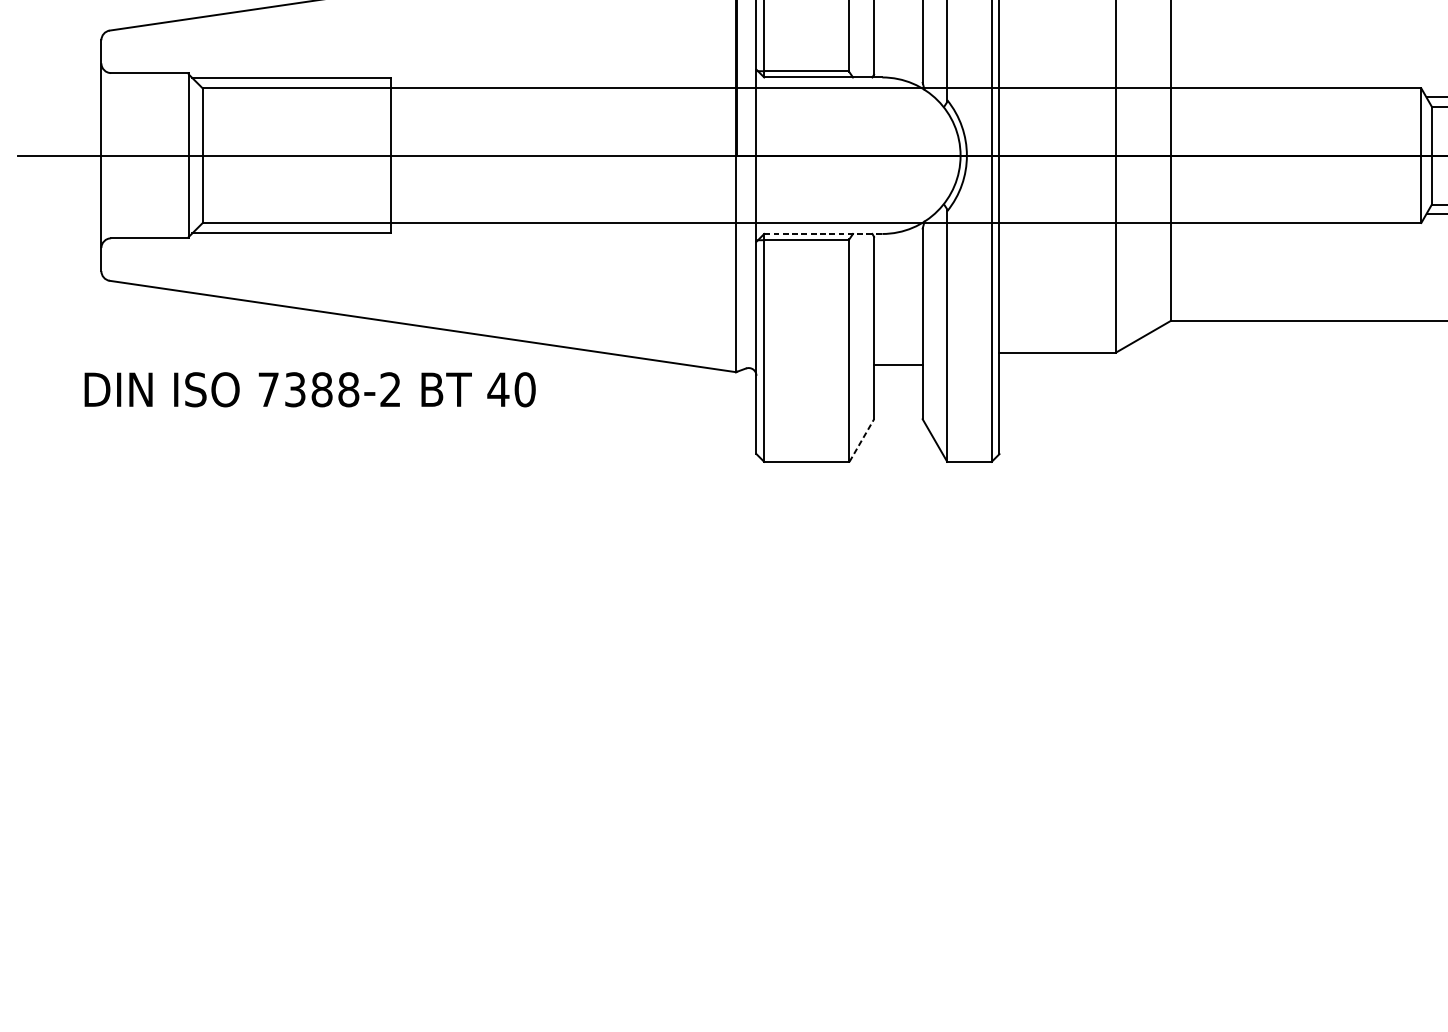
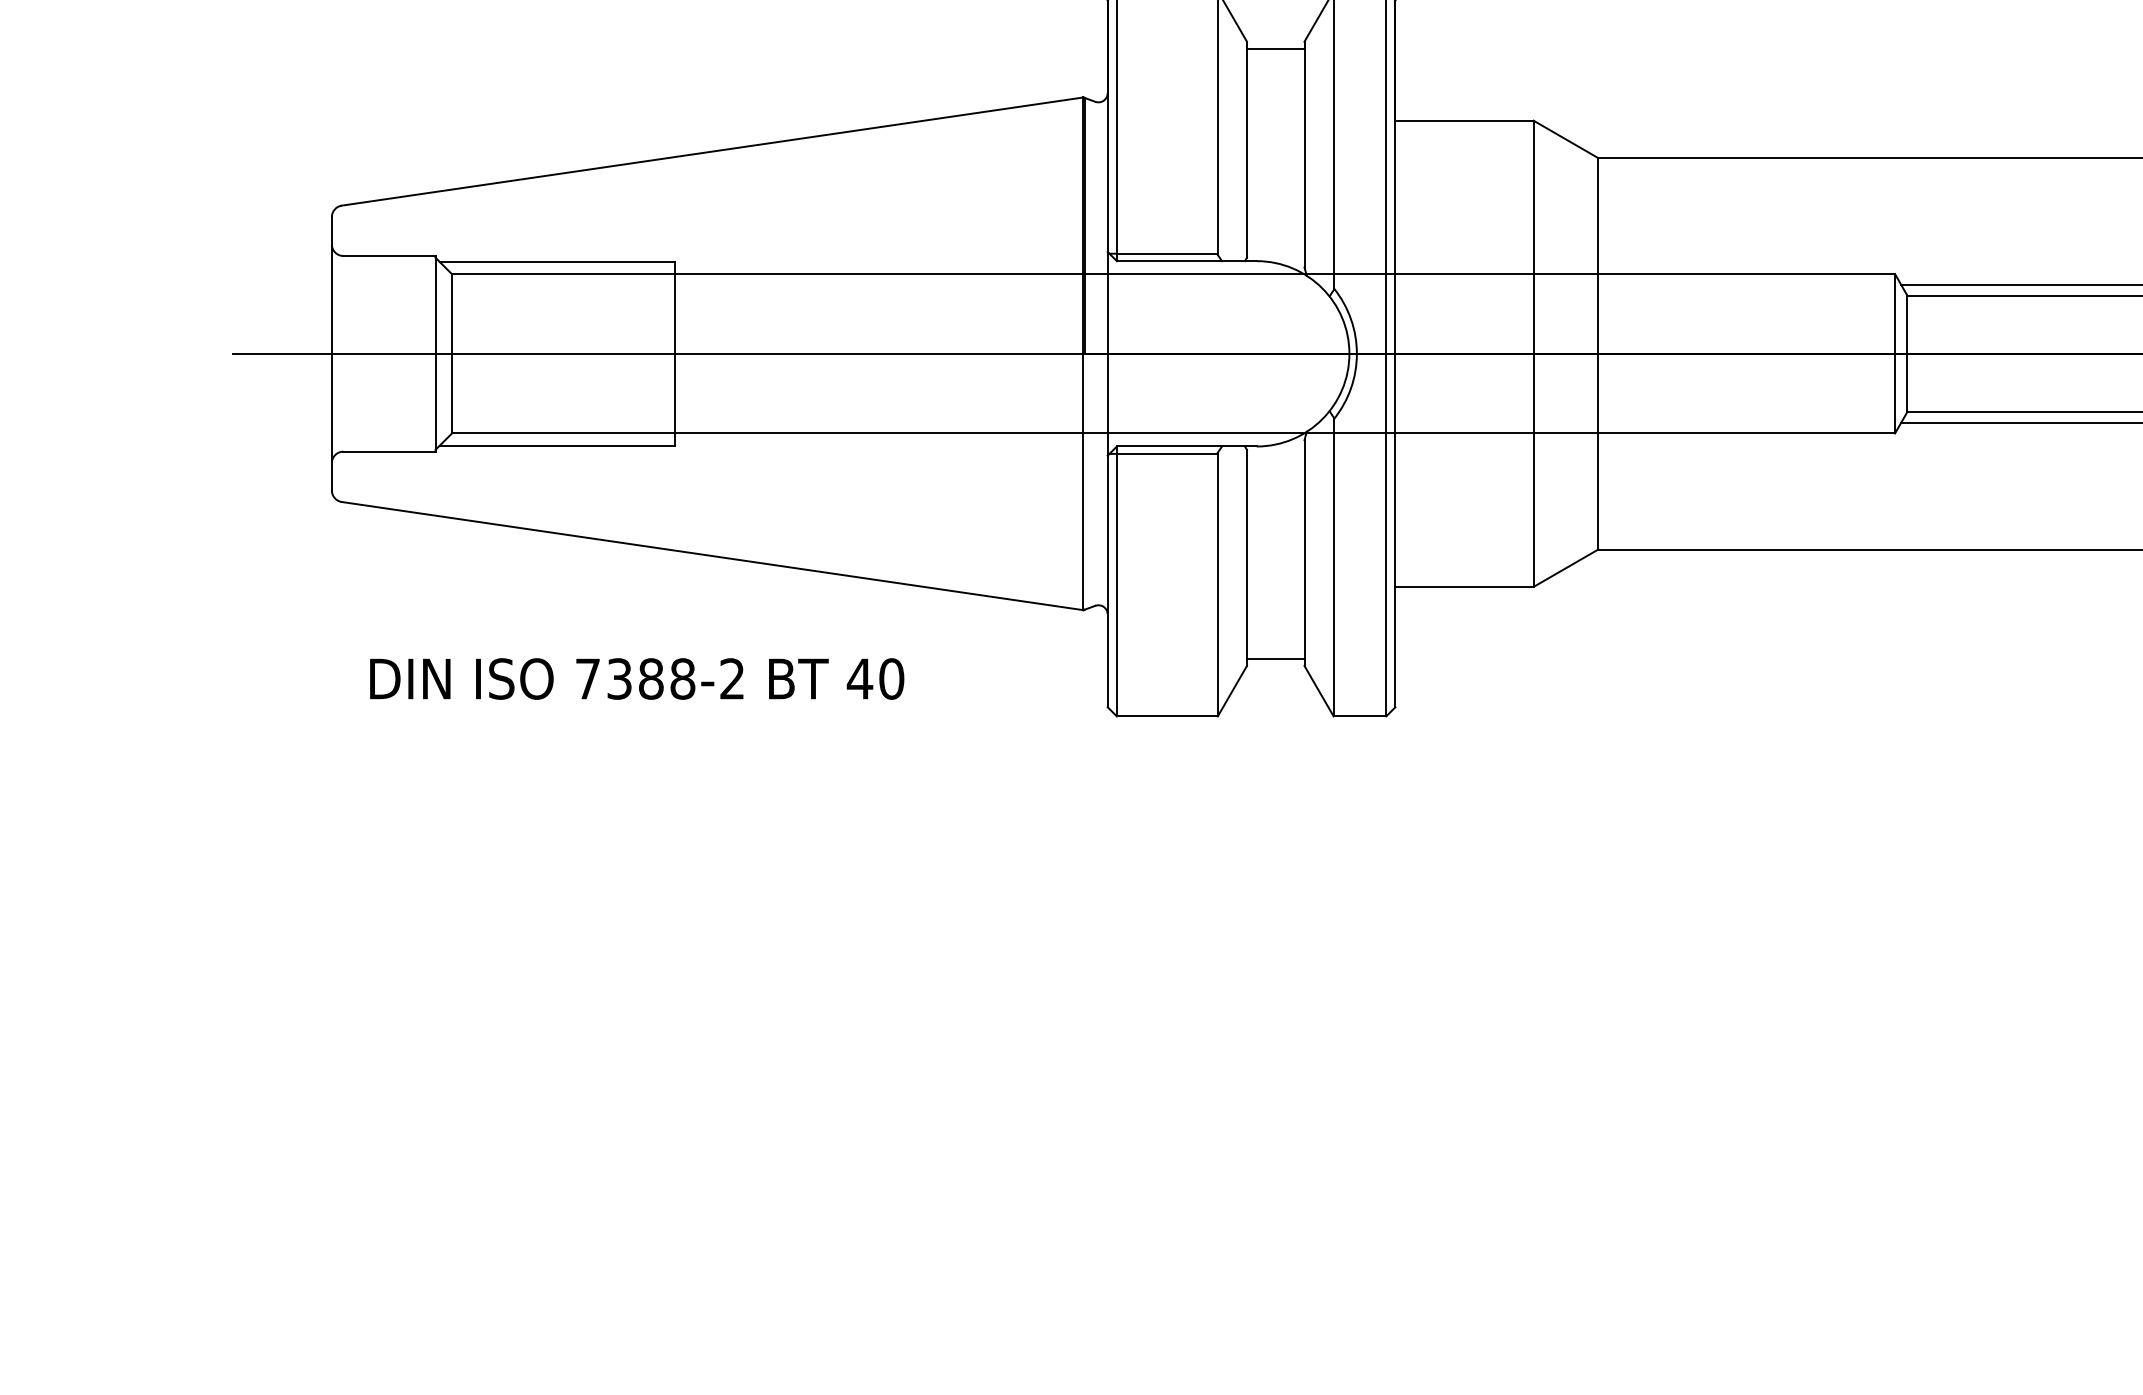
line: (823, 233) -> (1186, 446), dashed -> solid
line: (898, 364) -> (1275, 658), moved
text: (310, 389) -> (637, 678), moved
line: (861, 440) -> (1232, 690), dashed -> solid

